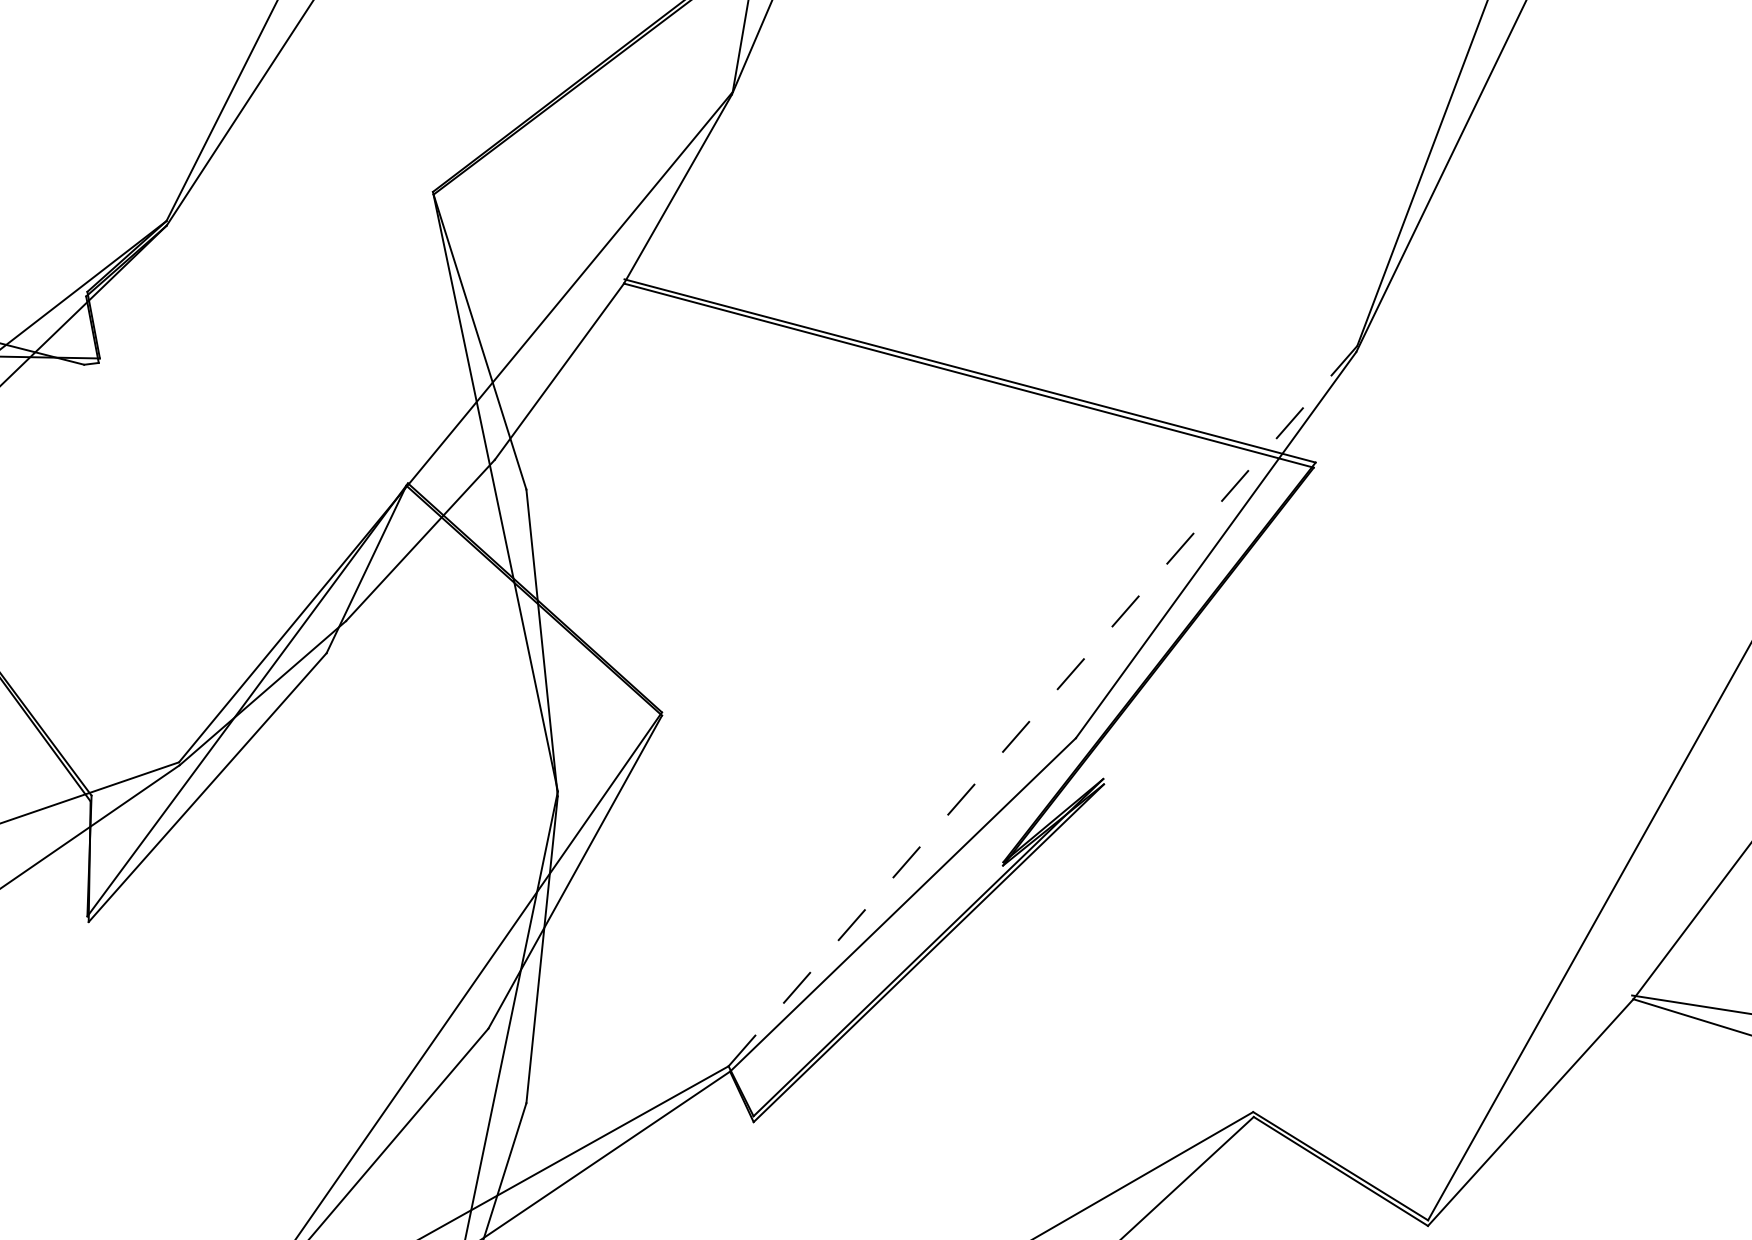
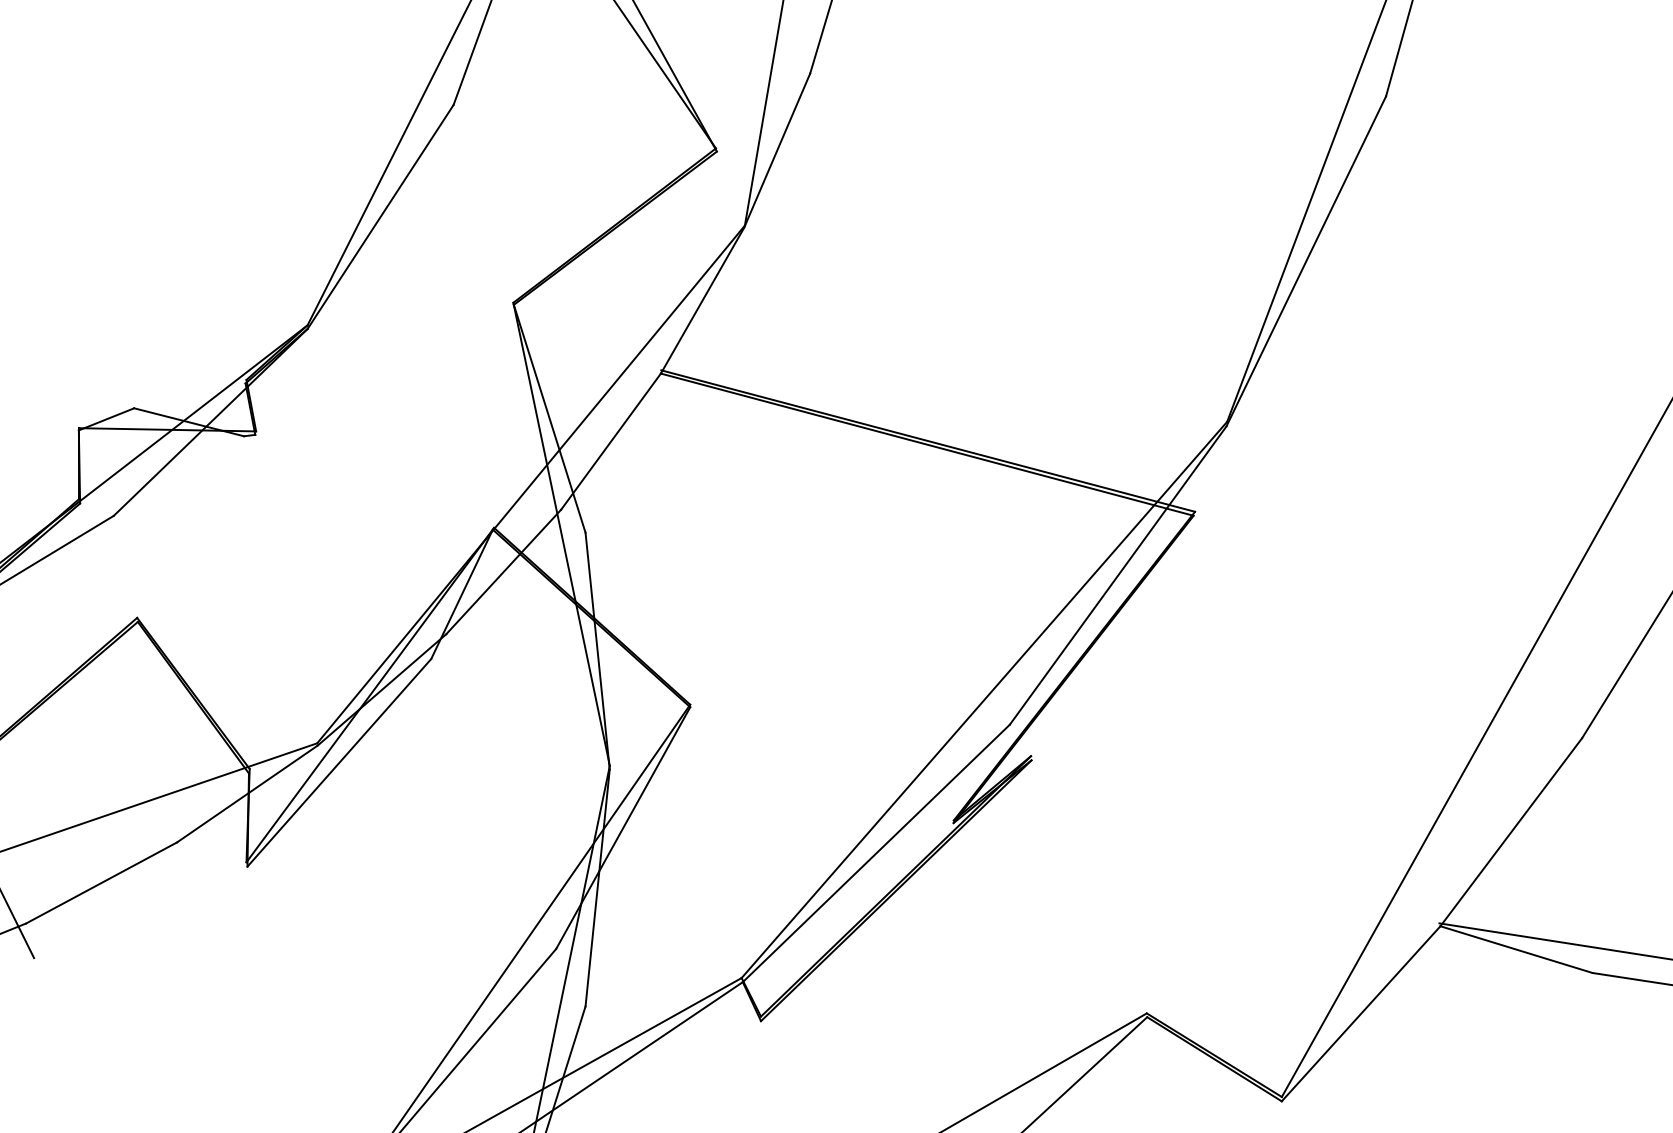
line: (1043, 705) -> (984, 699), dashed -> solid

